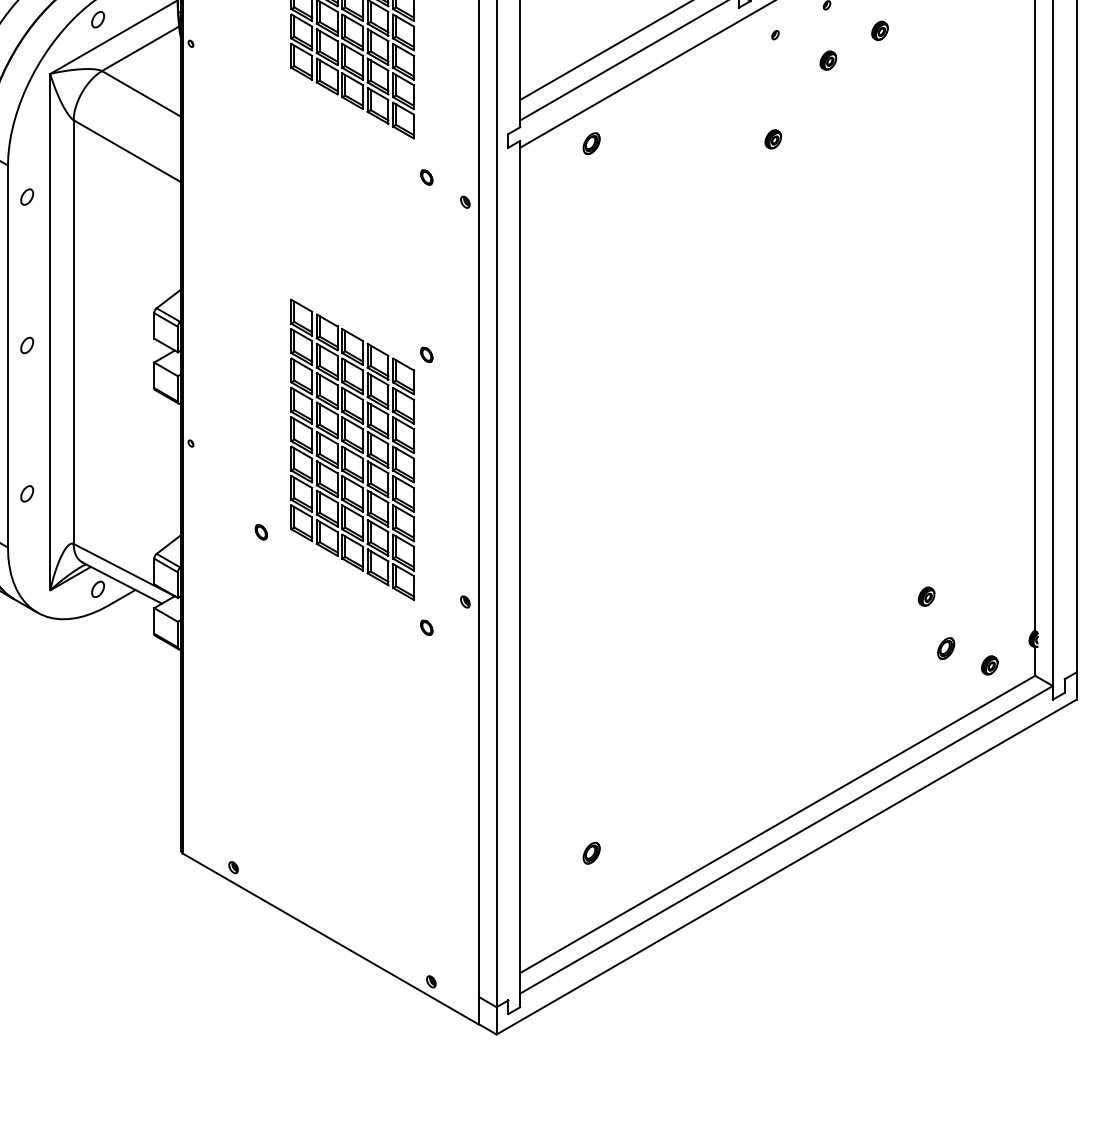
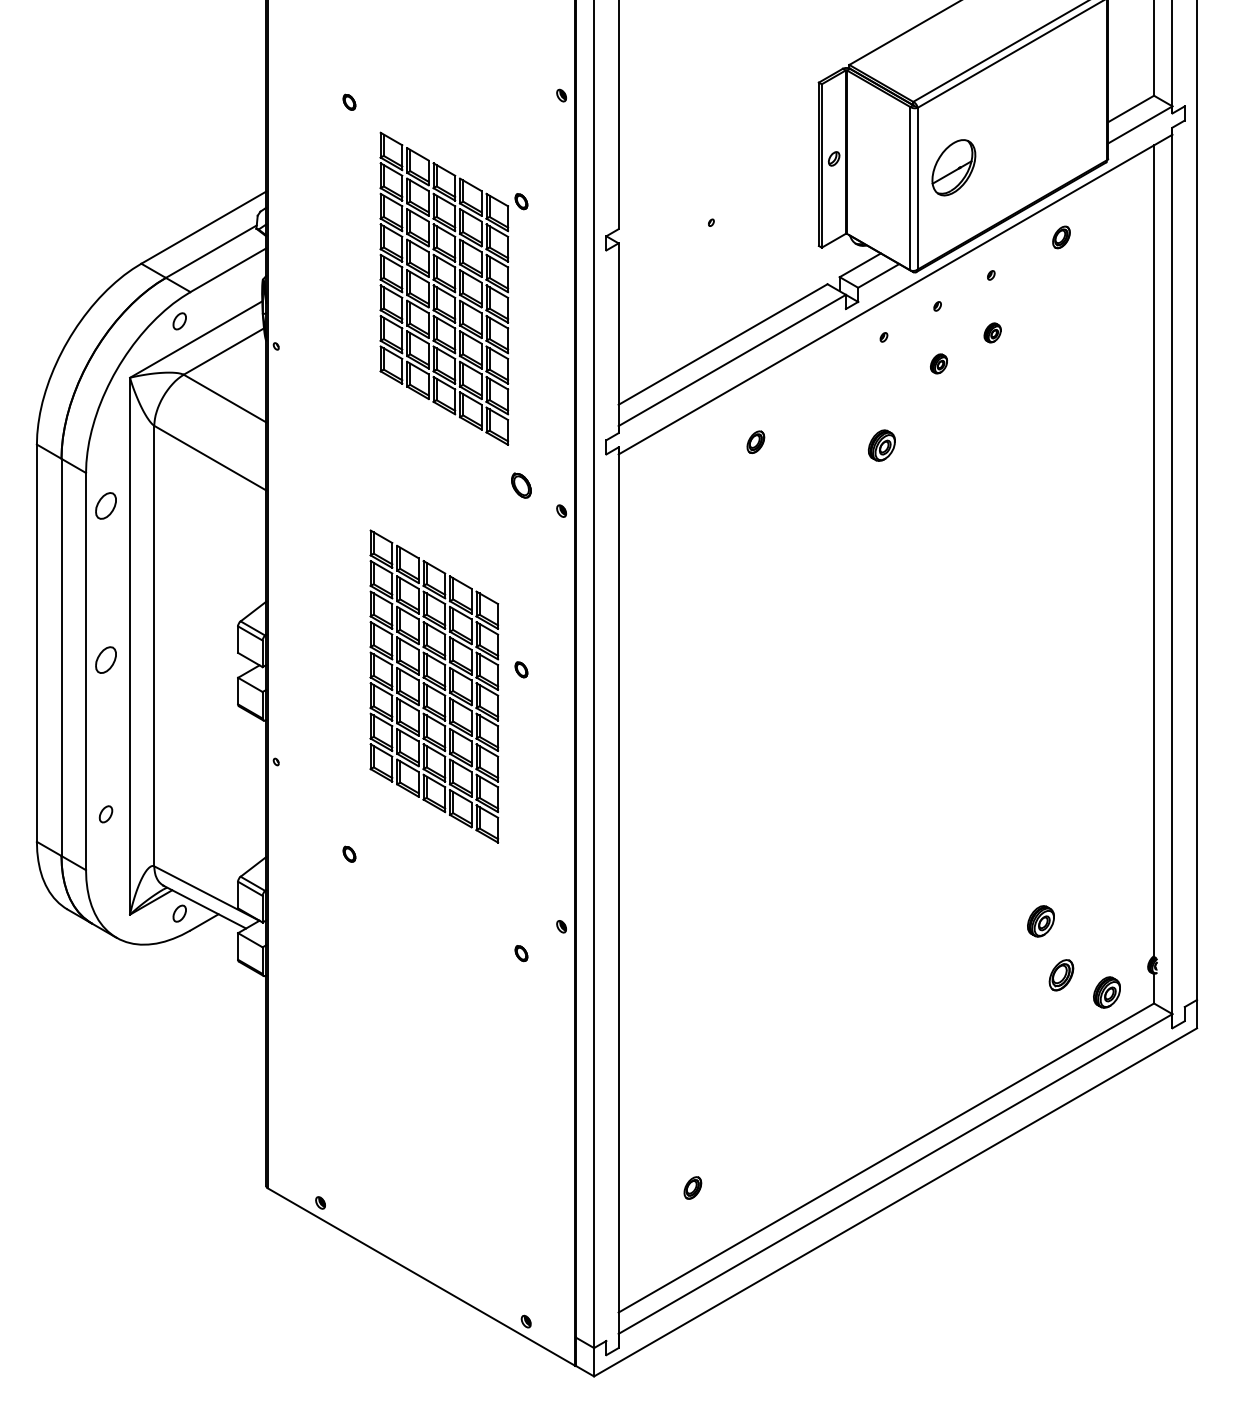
part: (773, 139) -> (881, 445), size x1.6
part: (591, 142) -> (755, 441), moved
part: (426, 176) -> (521, 484), size x1.6
part: (26, 196) -> (105, 505), size x1.6
part: (26, 344) -> (105, 659), size x1.6
part: (352, 449) -> (434, 686), moved
part: (926, 595) -> (1041, 920), size x1.6
part: (946, 647) -> (1061, 974), size x1.4
part: (989, 665) -> (1106, 992), size x1.6

